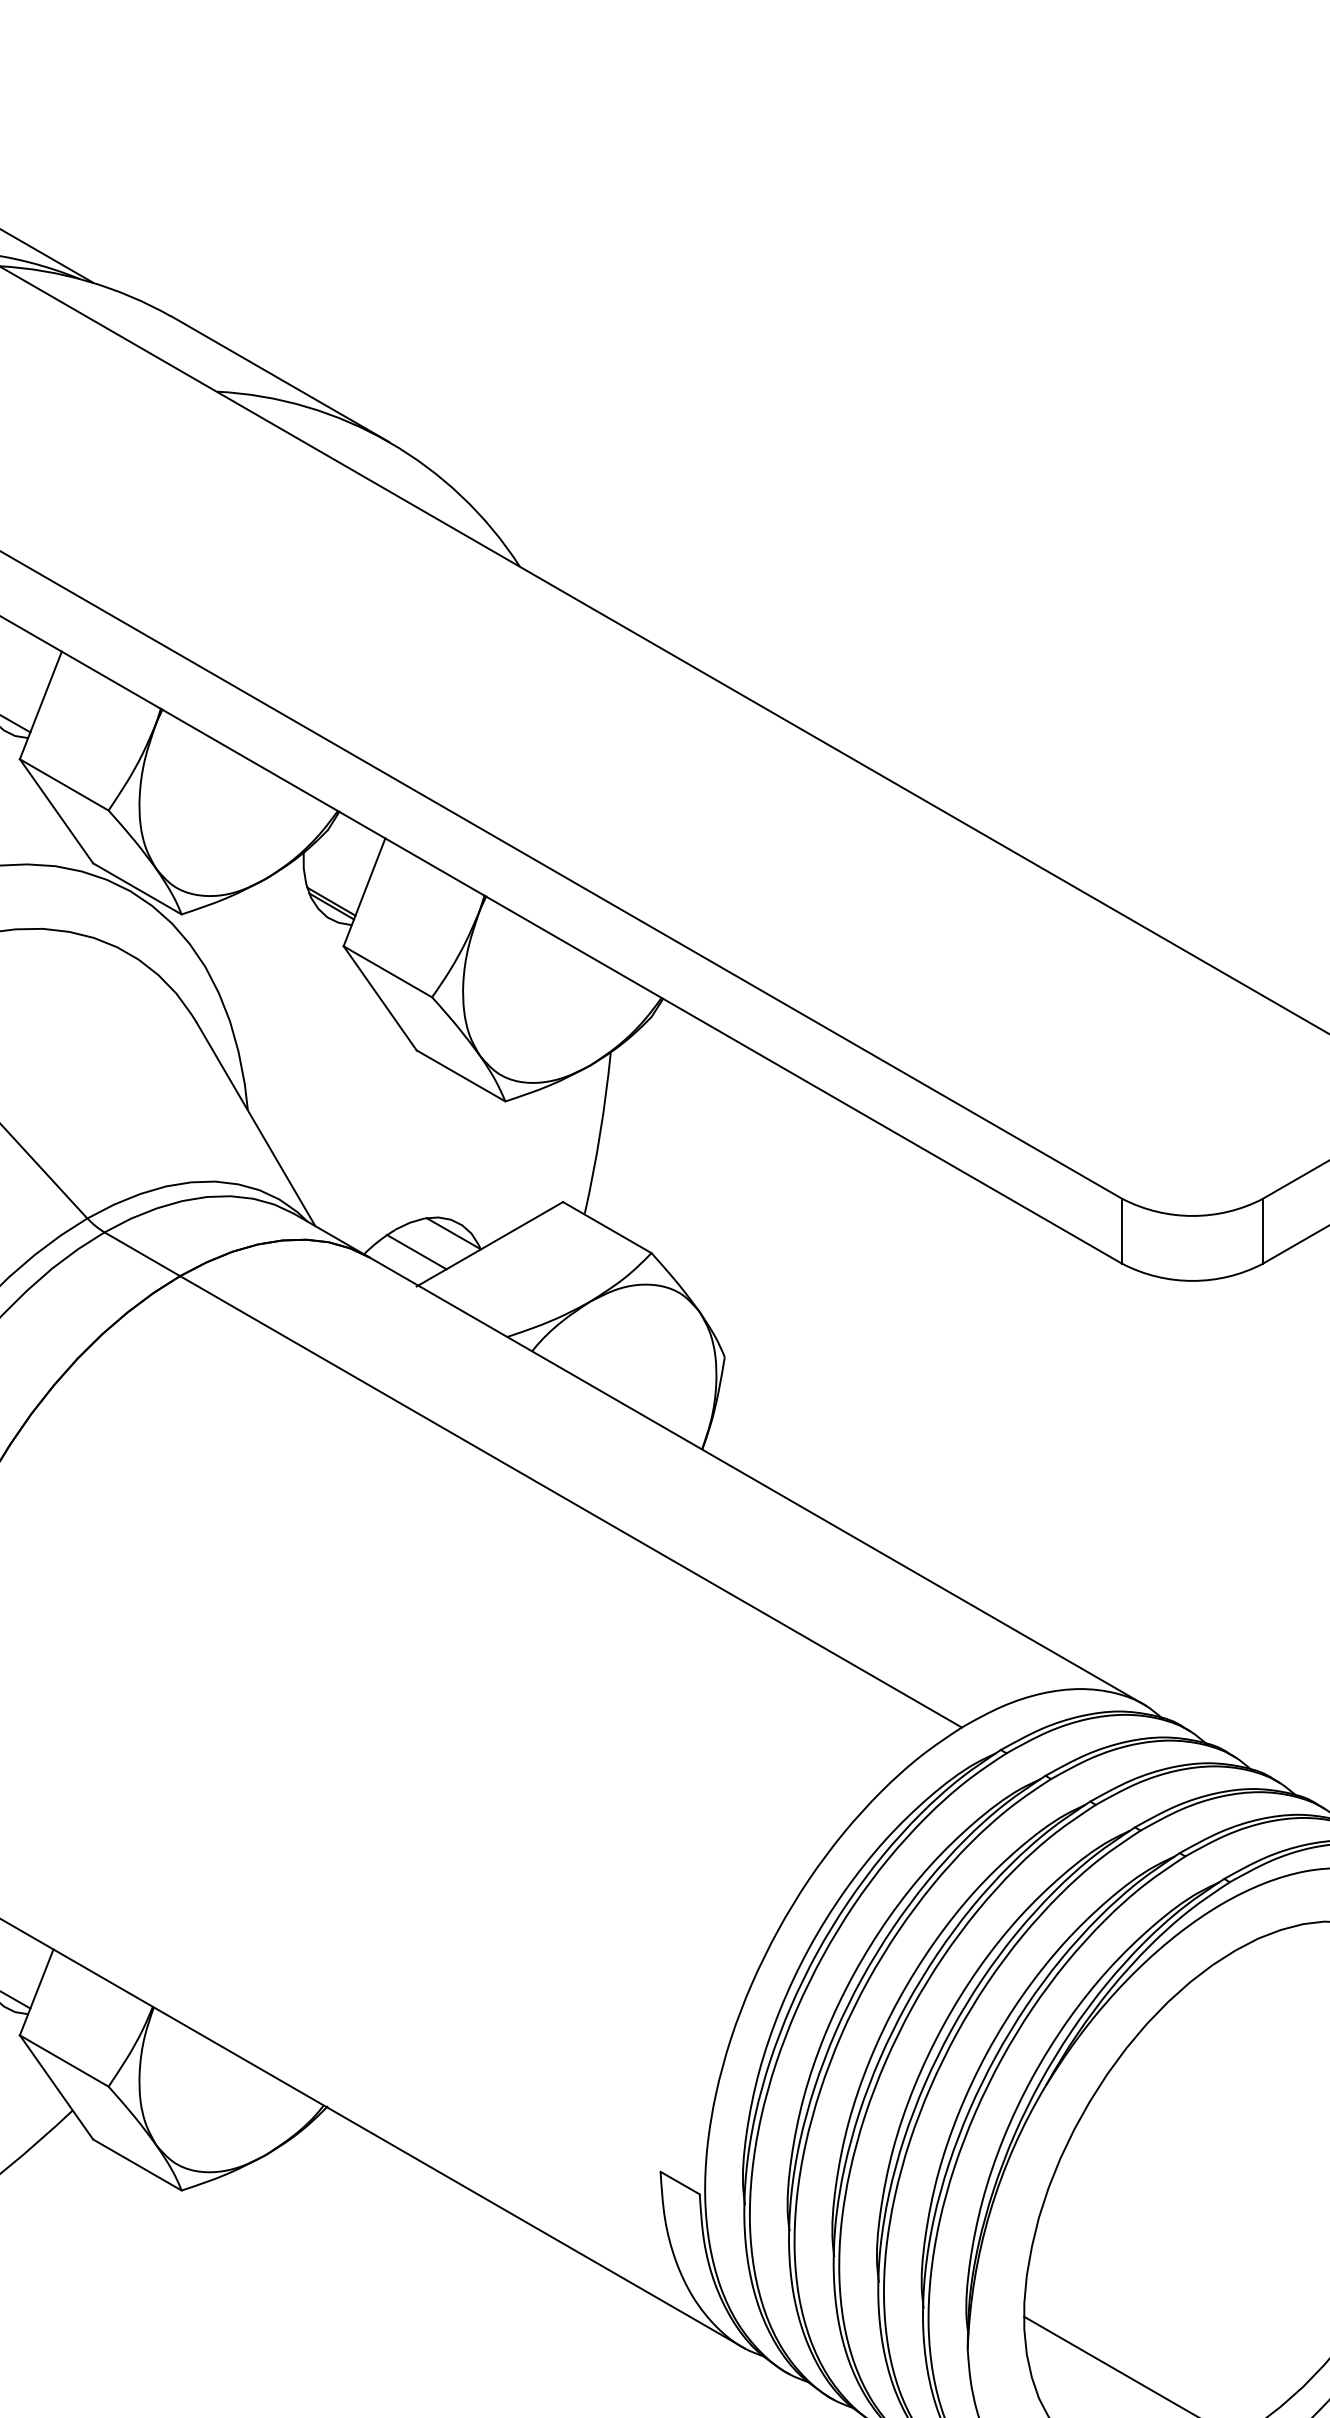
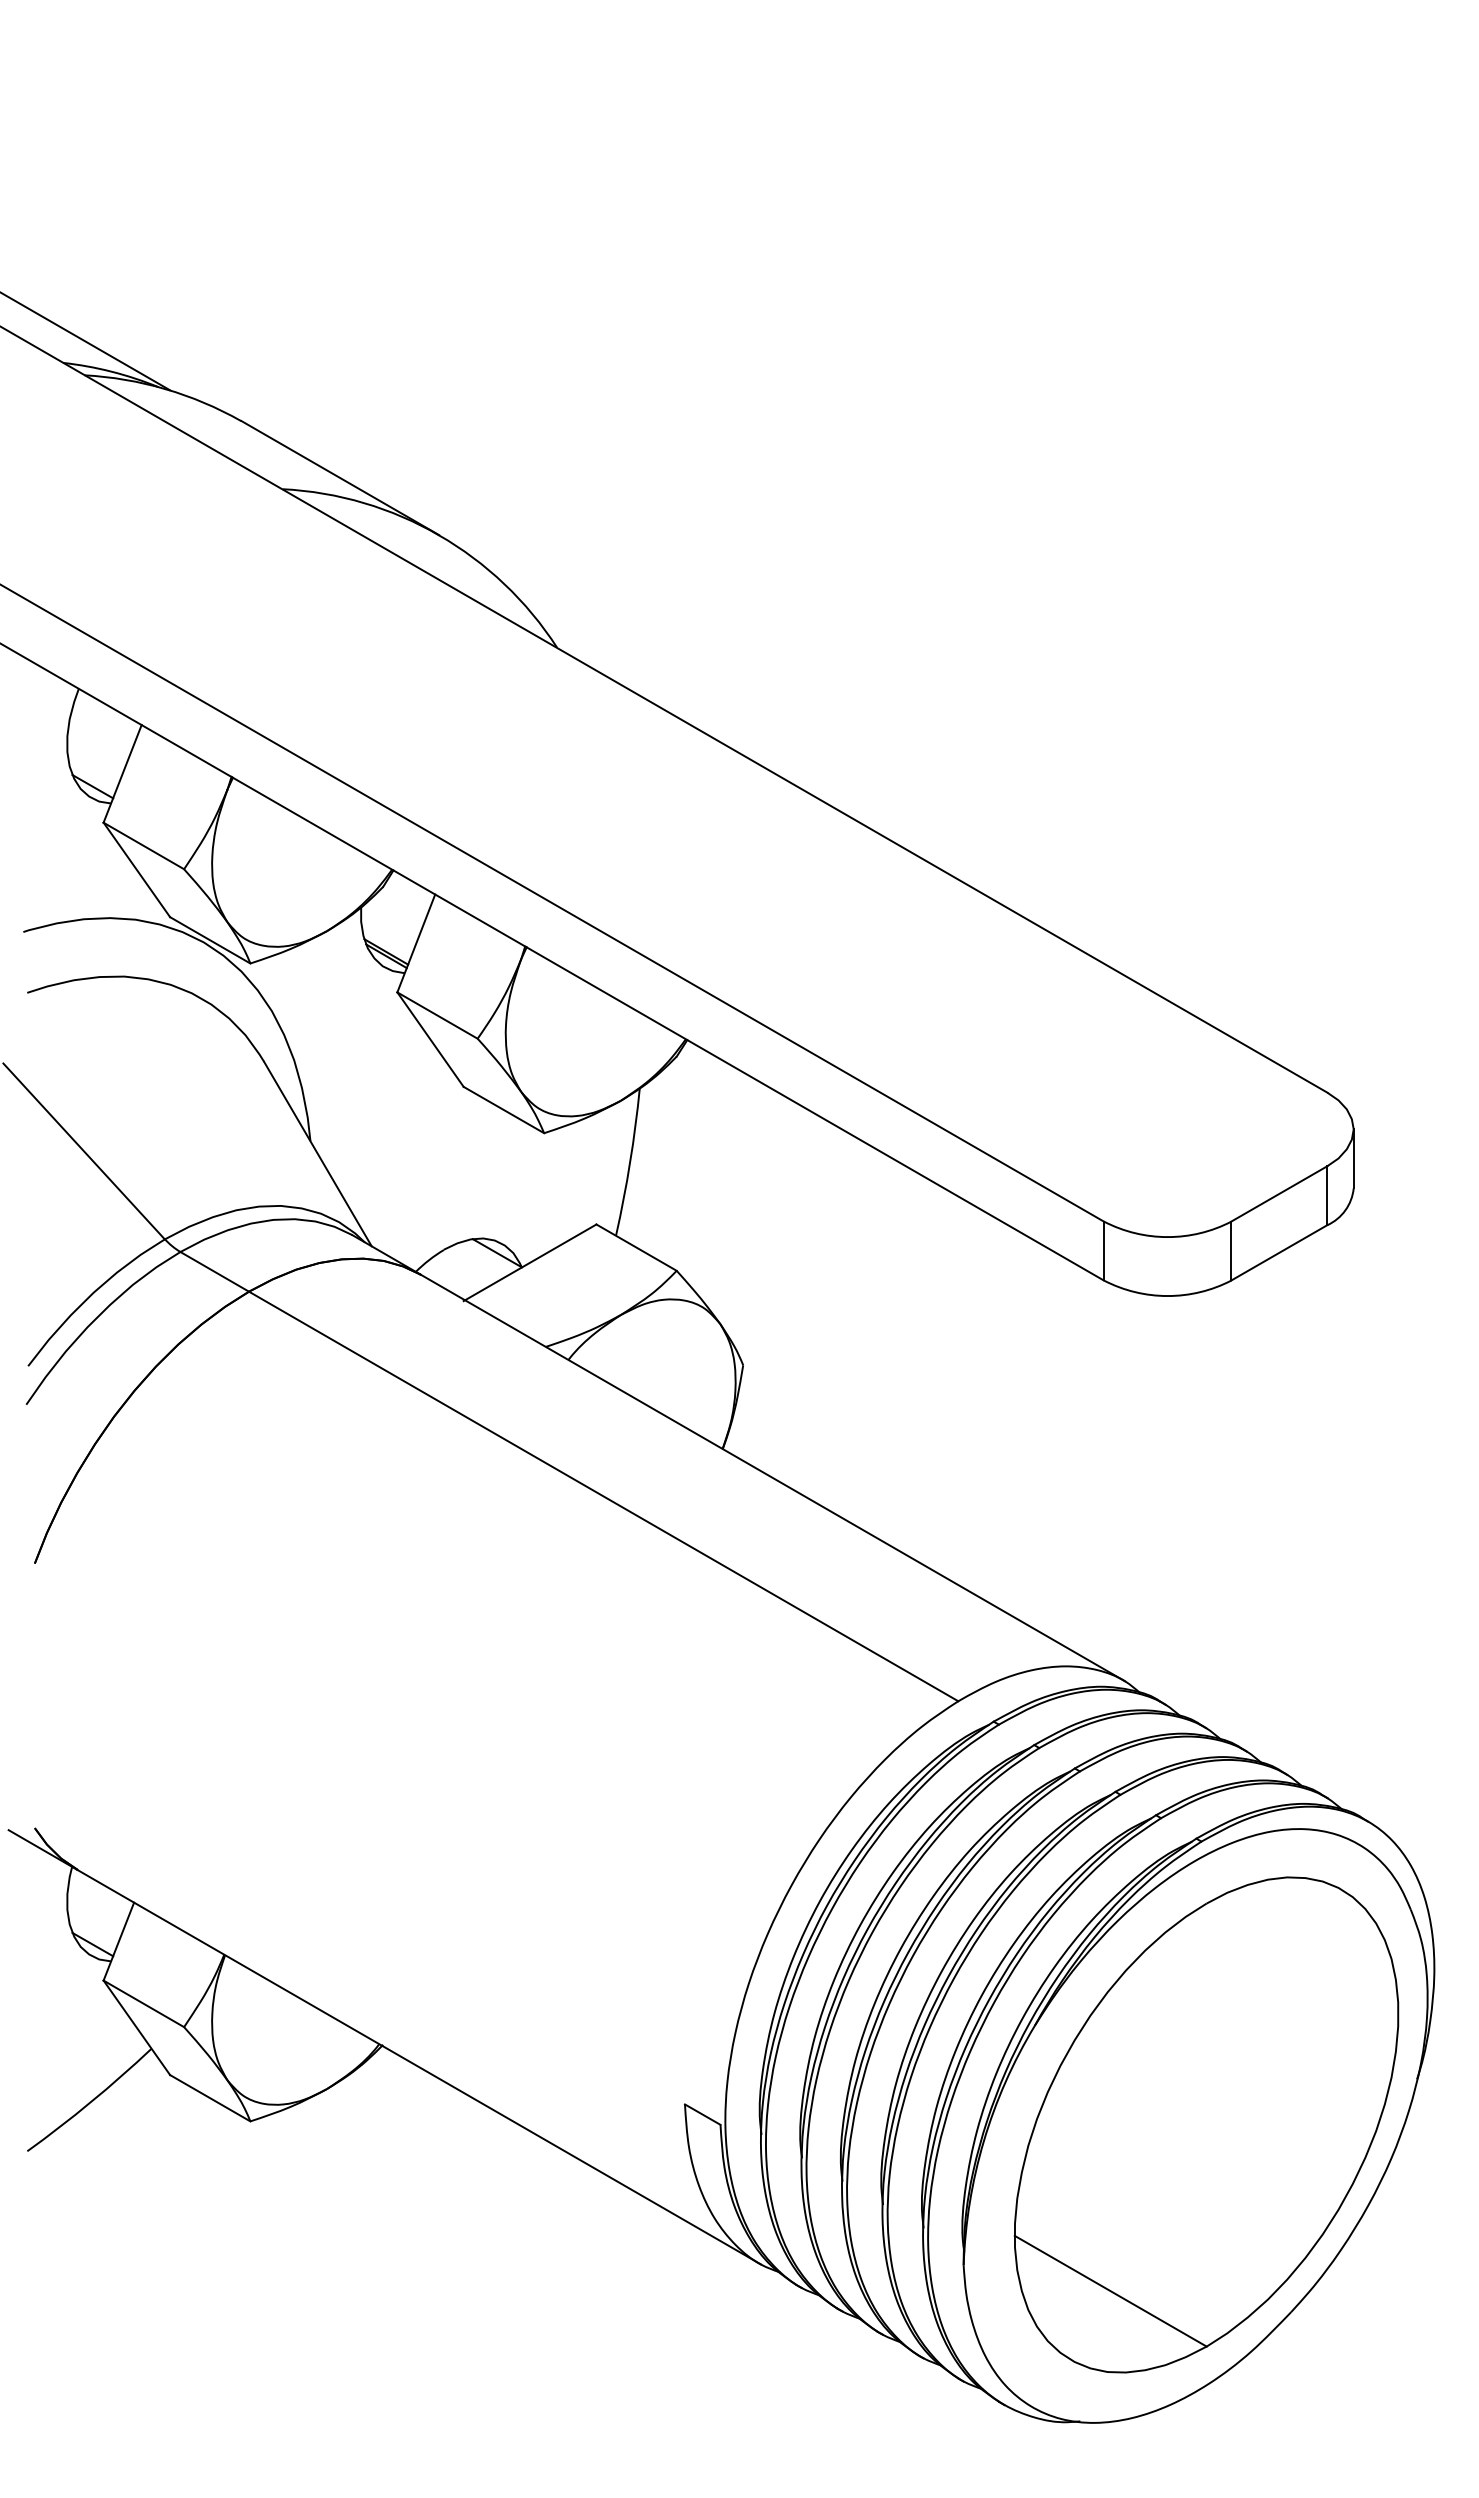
line: (416, 1251) -> (463, 1269), removed

